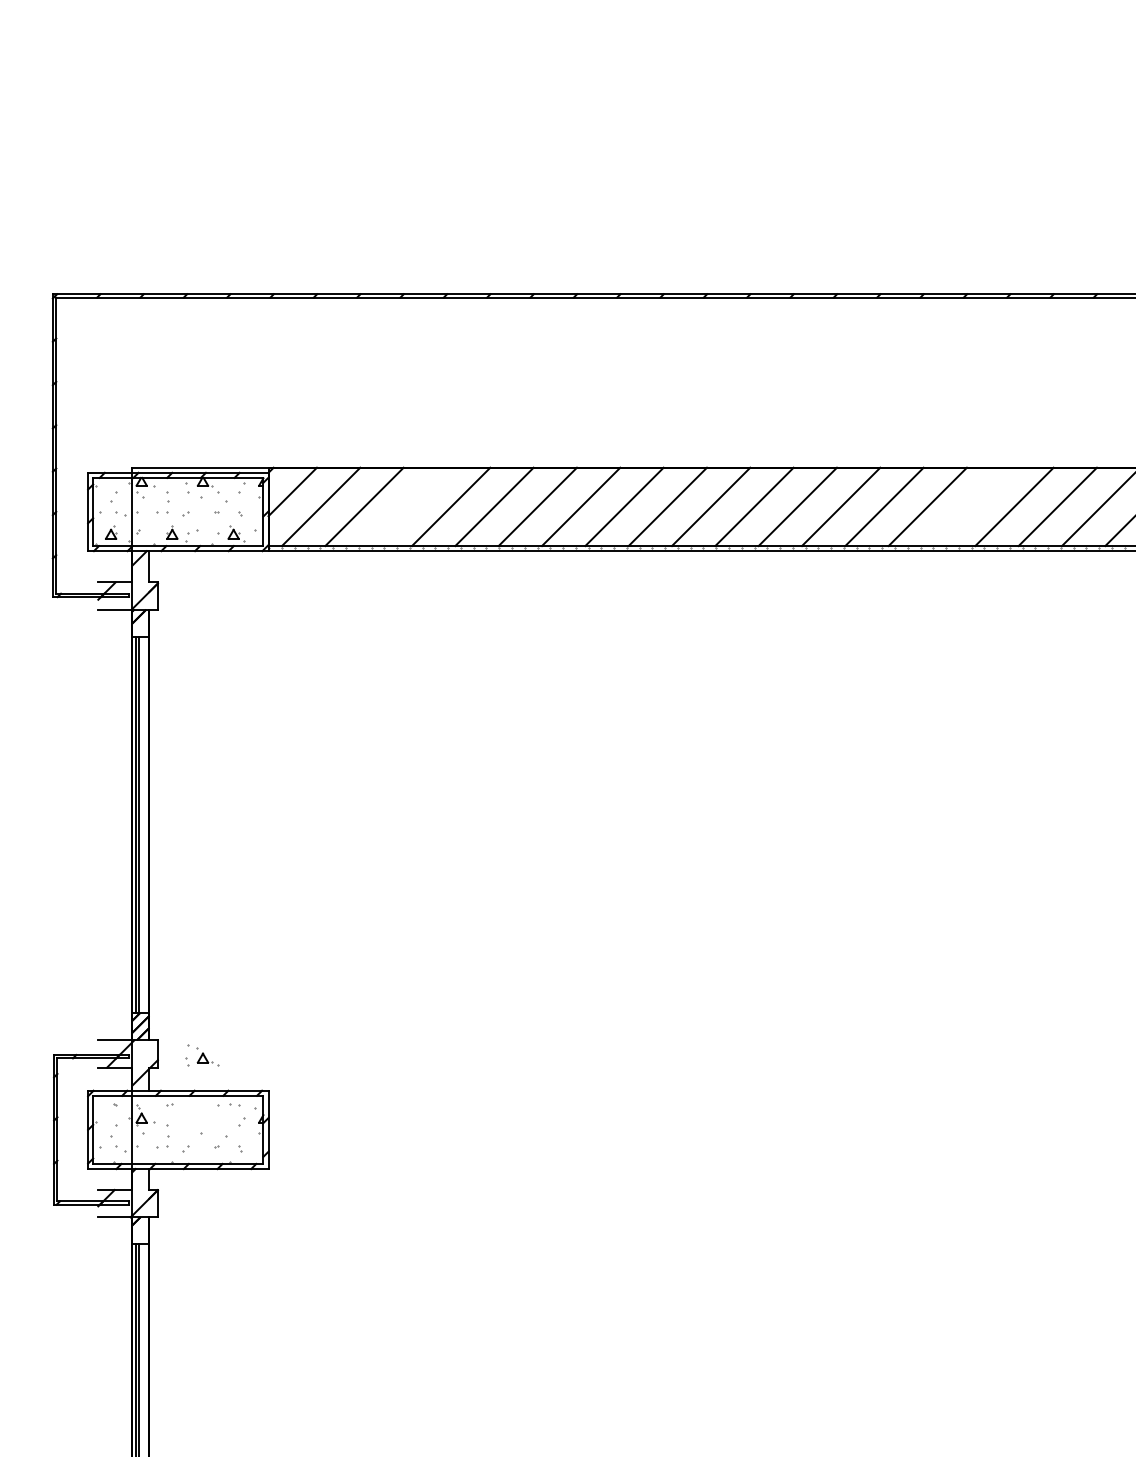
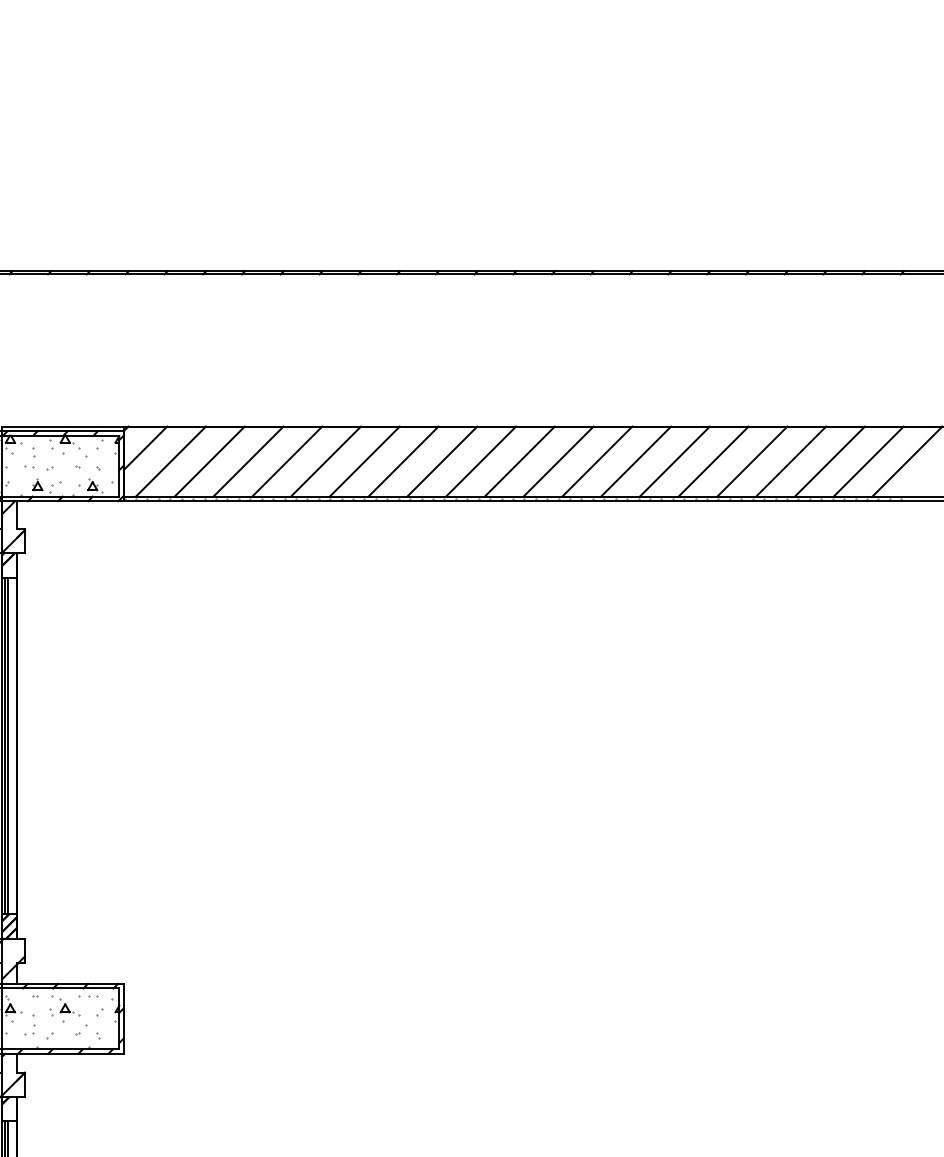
line: (407, 506) -> (248, 461), added
line: (971, 506) -> (752, 461), added
part: (202, 1055) -> (64, 1006), moved

